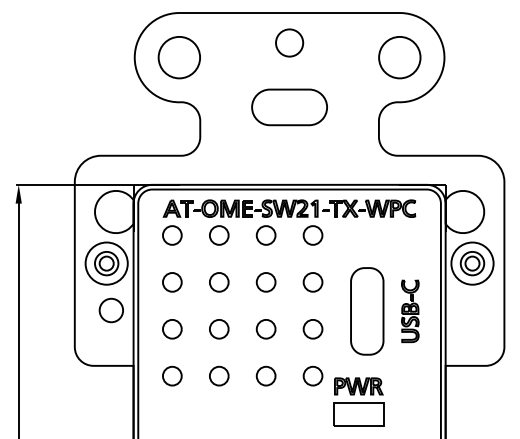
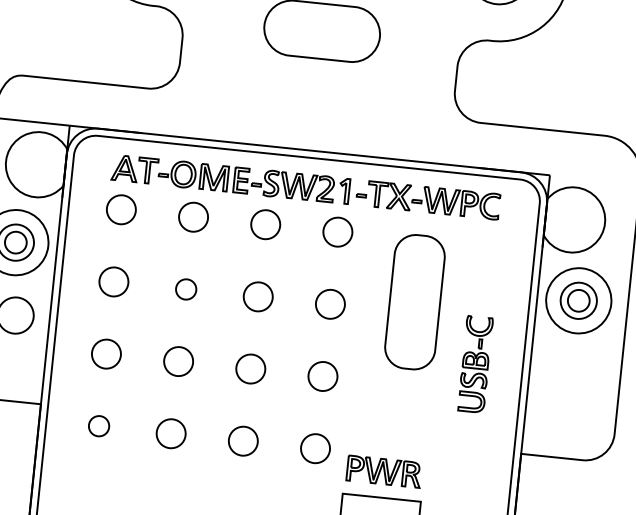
part: (219, 282) -> (186, 289), size x0.7
part: (367, 311) -> (415, 302), moved
part: (172, 375) -> (99, 425), size x0.7

